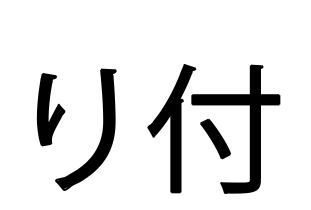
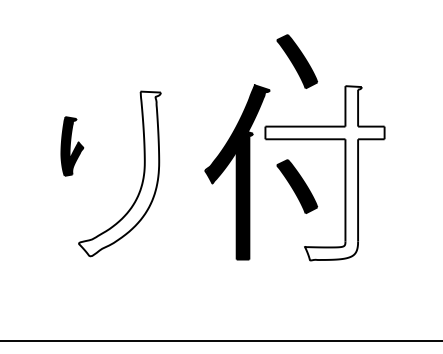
part: (215, 47) -> (297, 61), added
part: (51, 109) -> (72, 146), size x0.6
fill: (235, 128) -> (324, 172), removed
fill: (85, 129) -> (119, 173), removed

